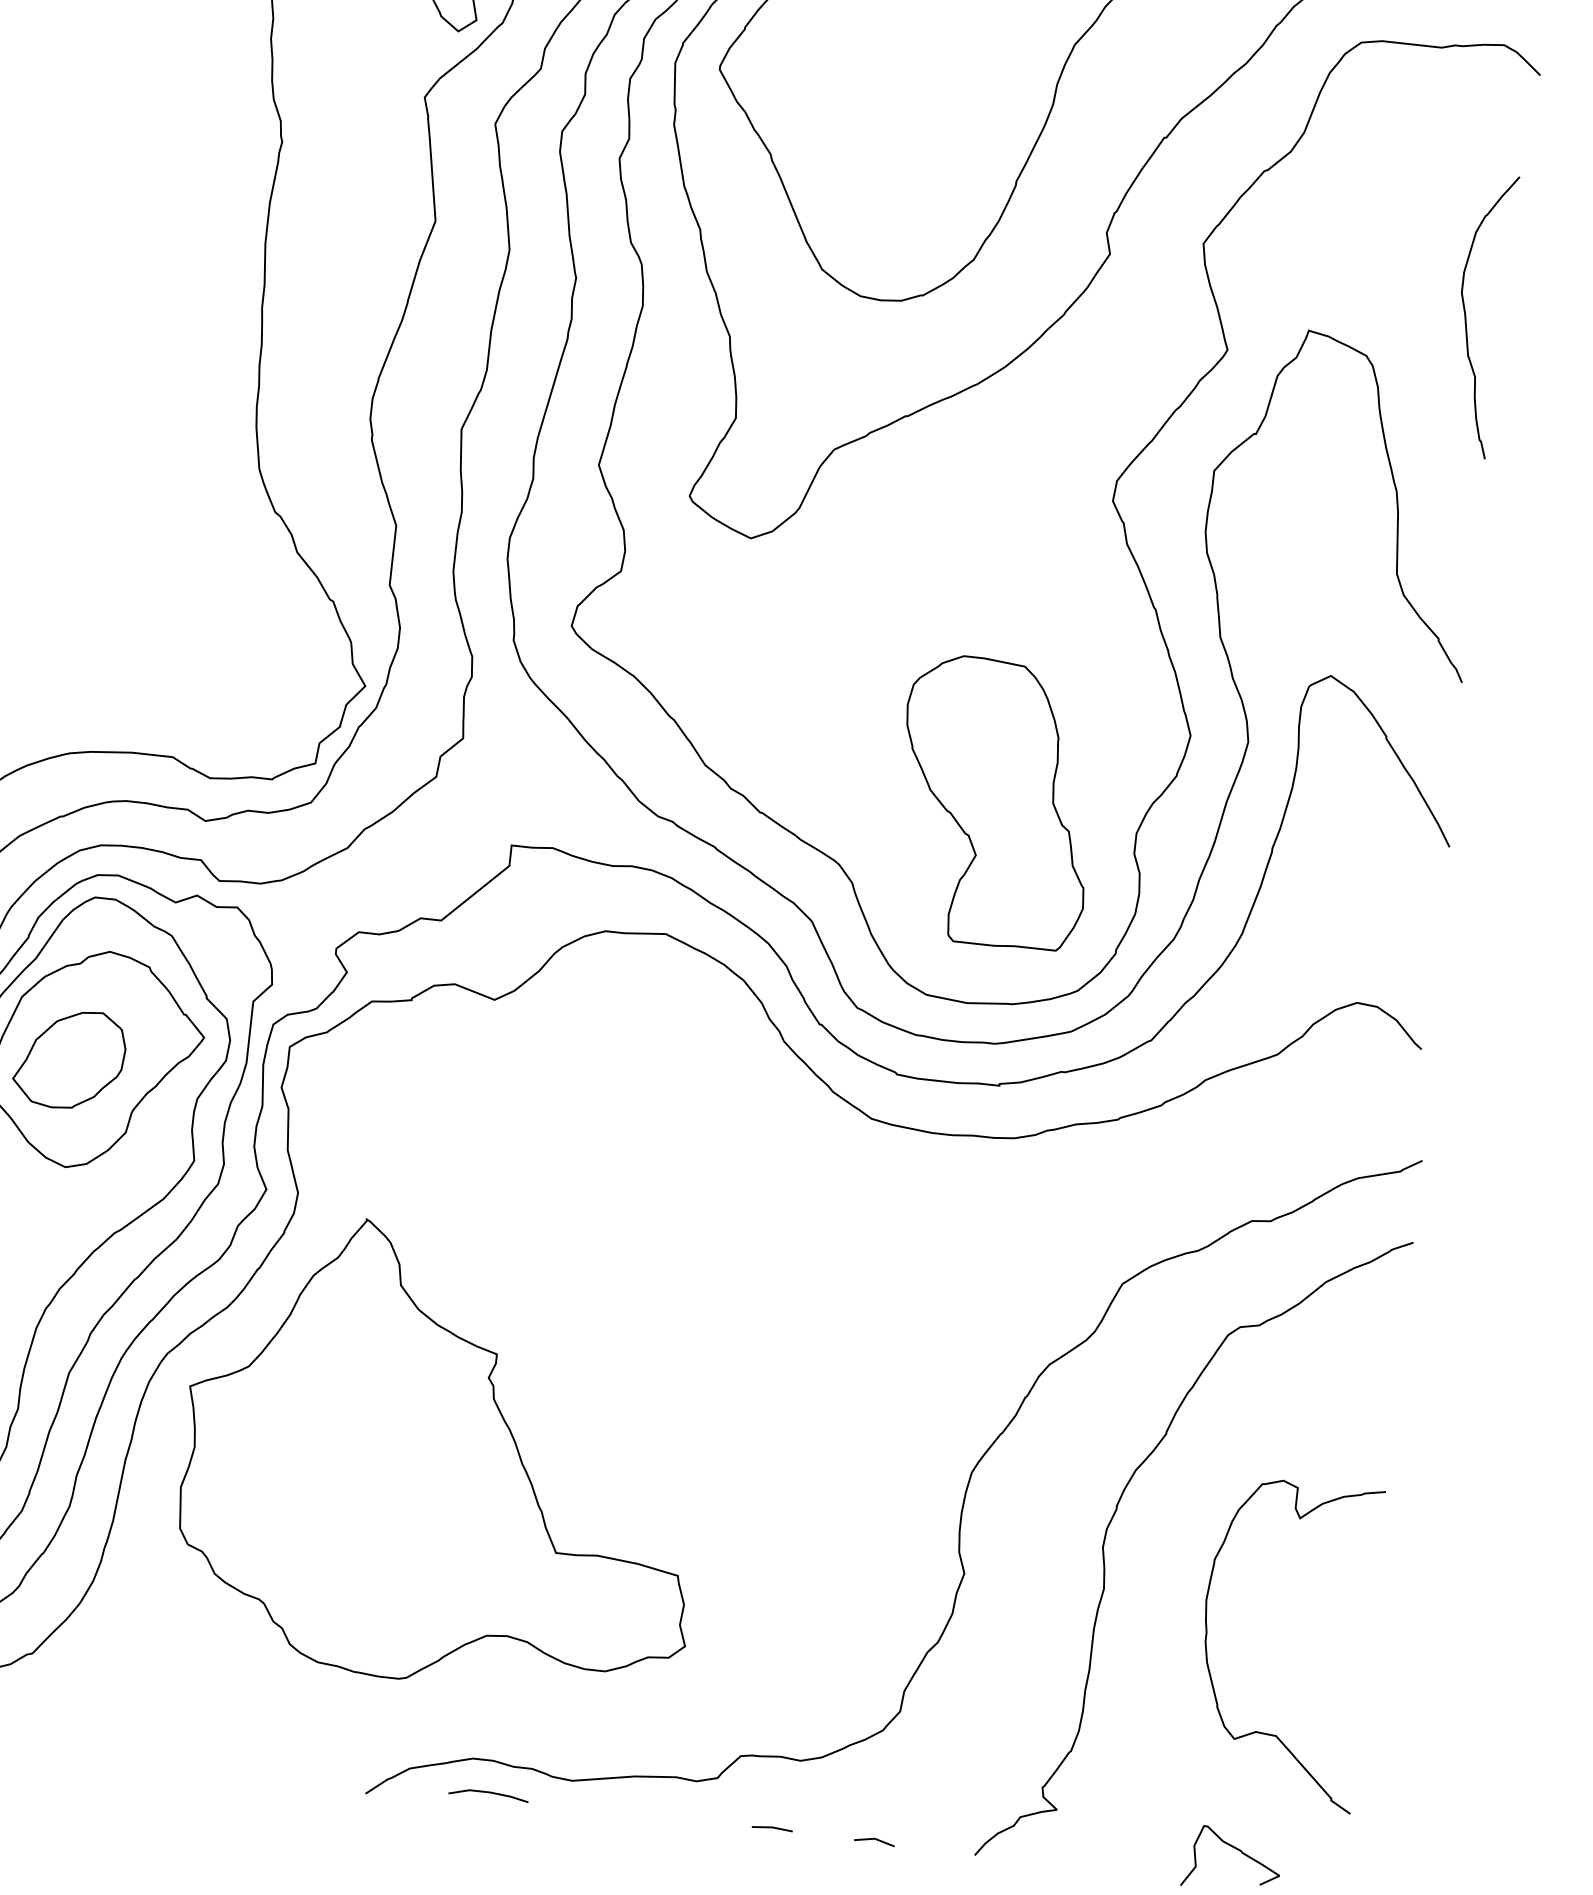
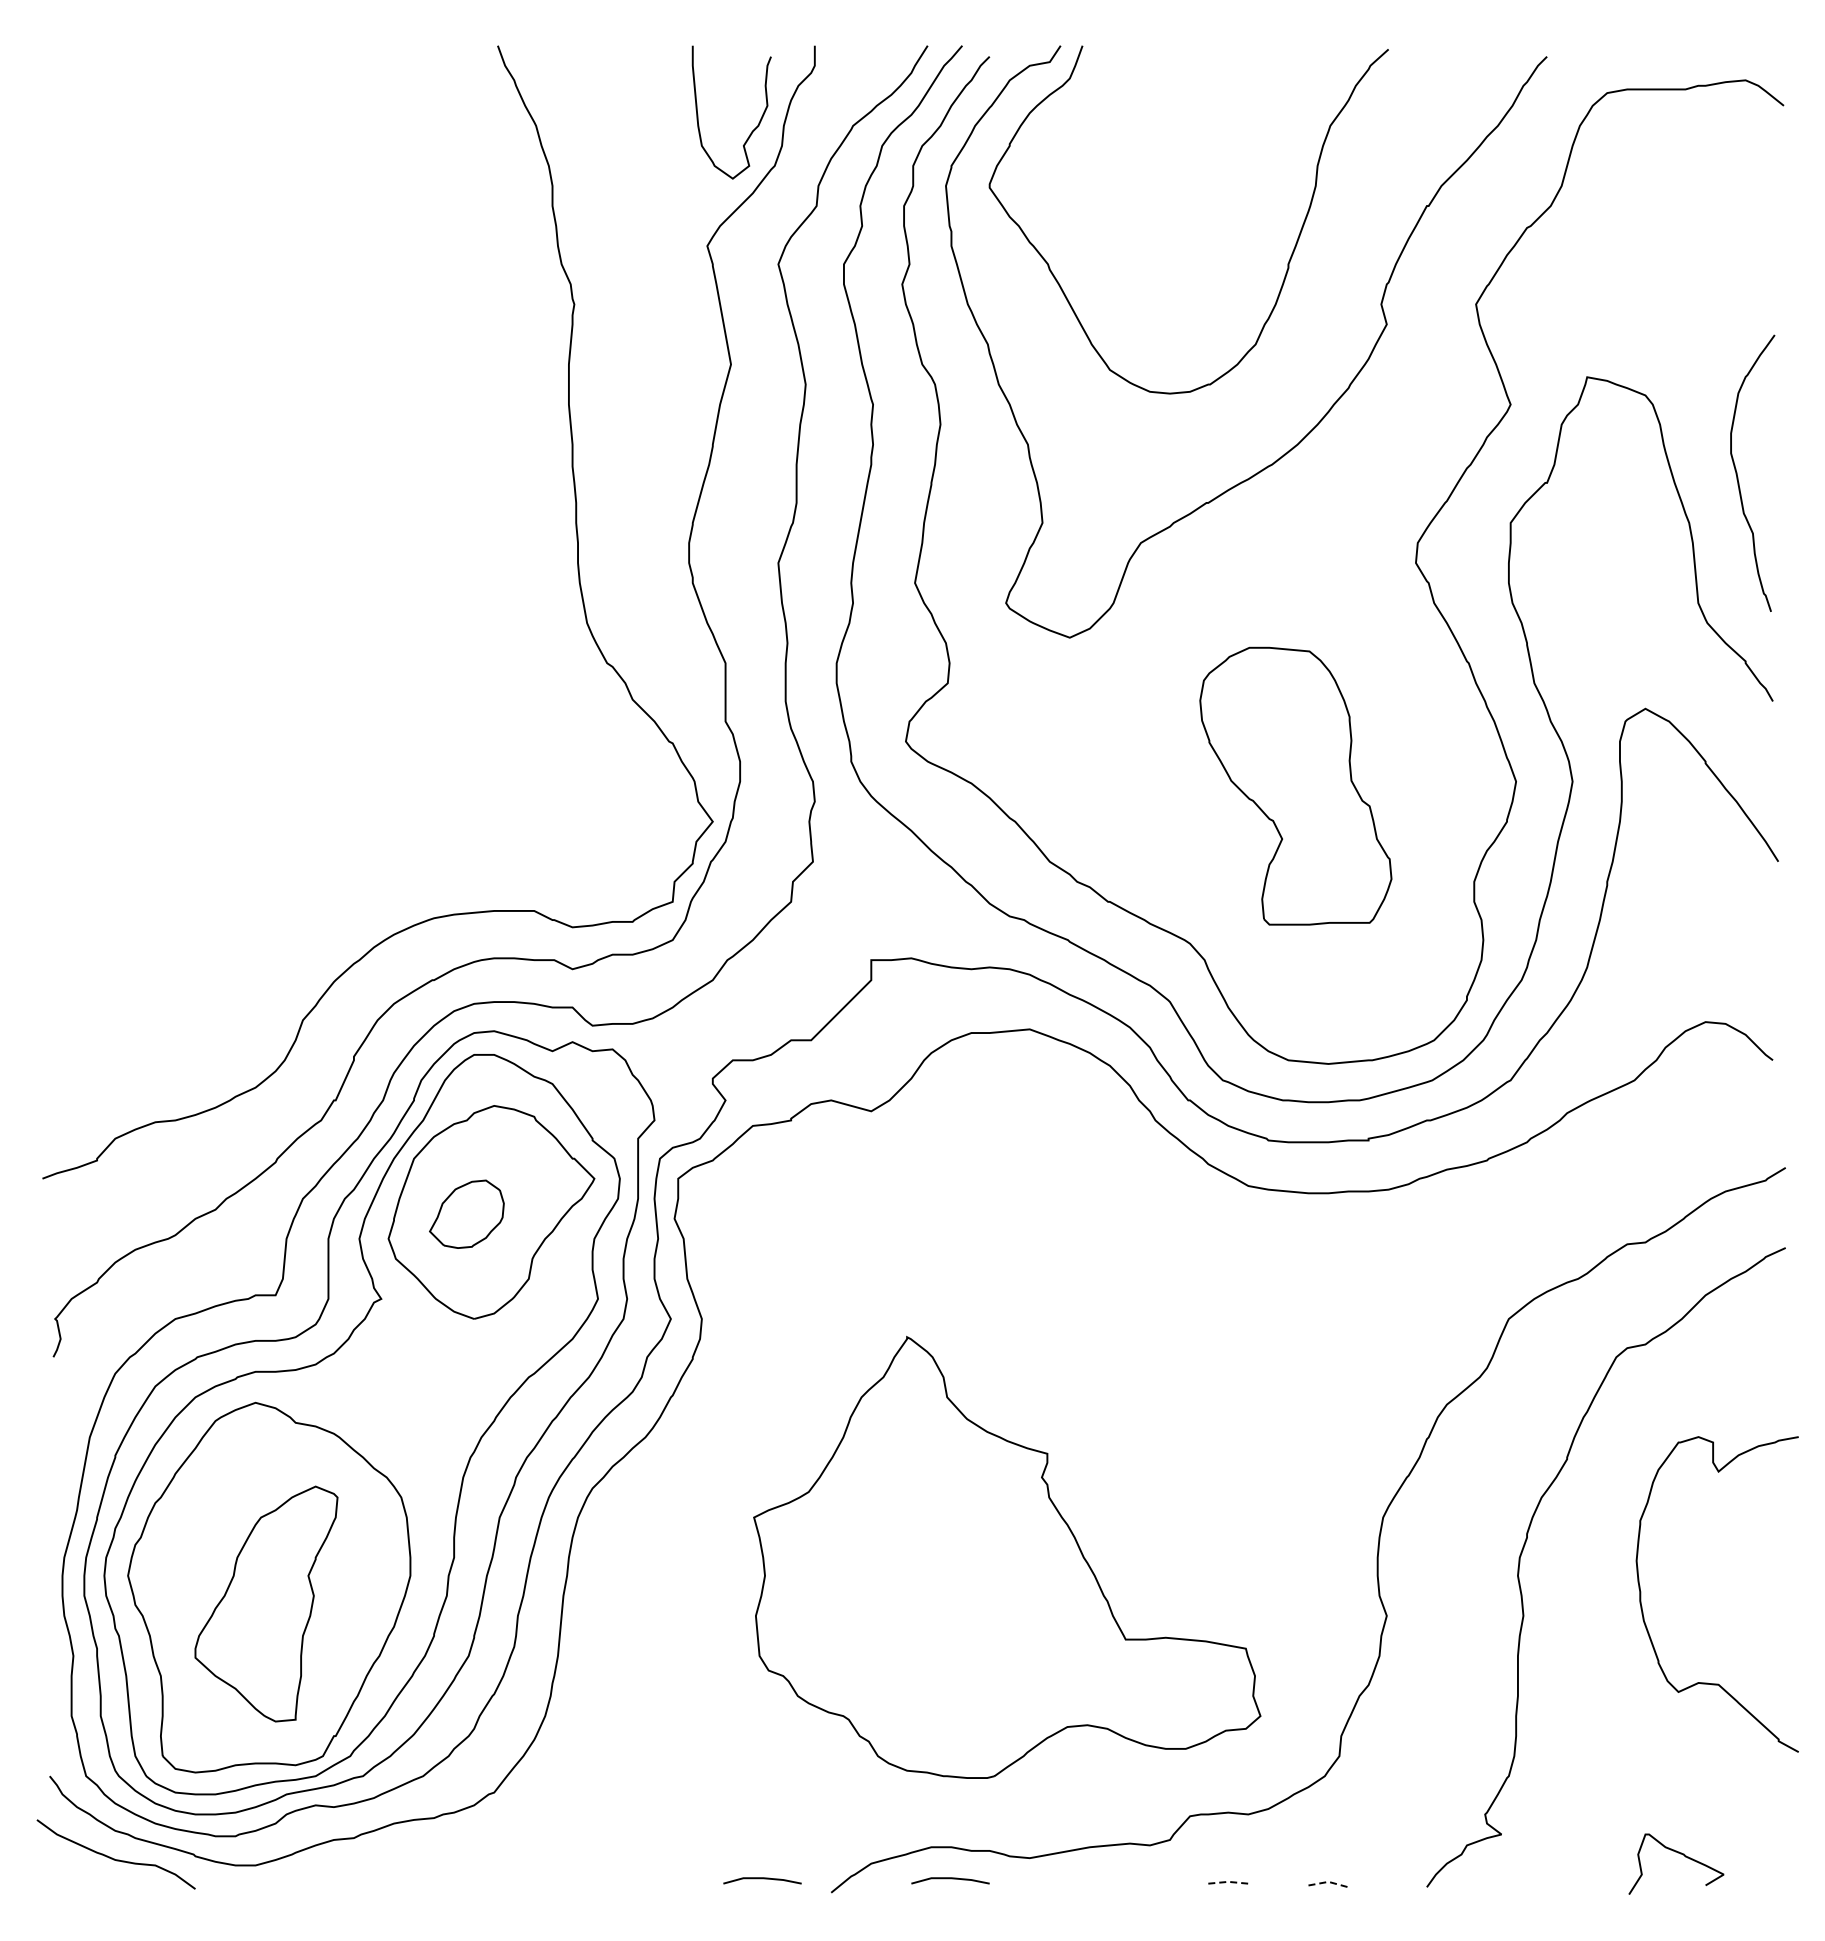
curve: (1466, 318) -> (1738, 477), moved
part: (995, 802) -> (1295, 785), moved
part: (69, 1059) -> (466, 1214), size x0.7
part: (444, 1455) -> (1007, 1557), moved
curve: (1207, 1652) -> (1643, 1611), moved
line: (296, 1772) -> (762, 1879), added
line: (772, 1827) -> (1228, 1881), solid -> dashed
line: (874, 1838) -> (1328, 1881), solid -> dashed

